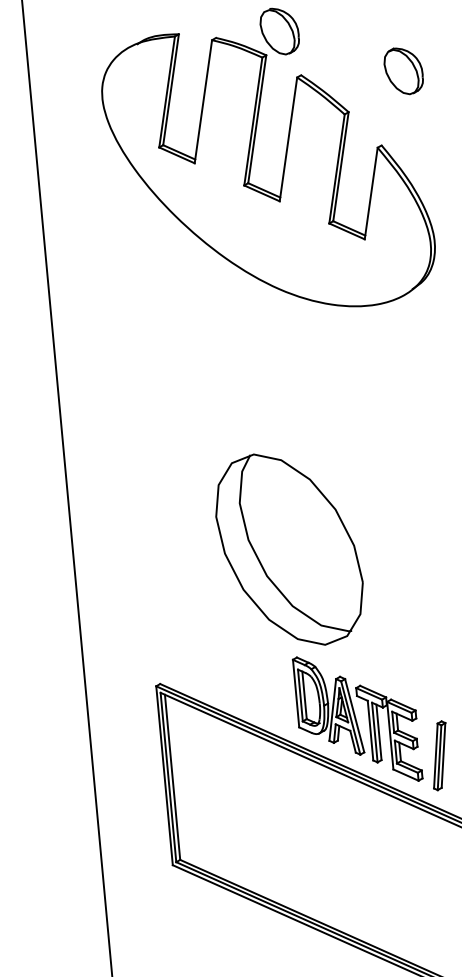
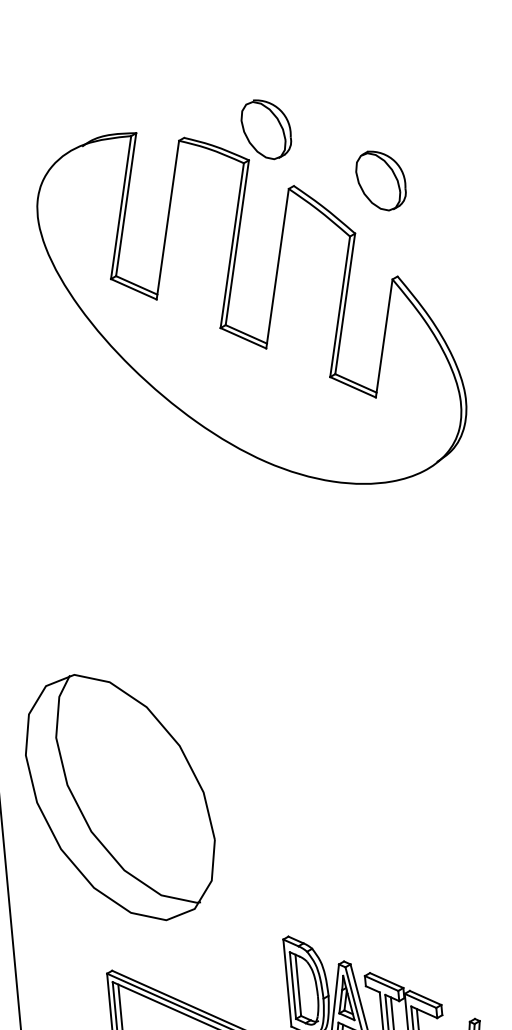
part: (403, 71) -> (380, 181), moved
part: (289, 549) -> (120, 797), moved

